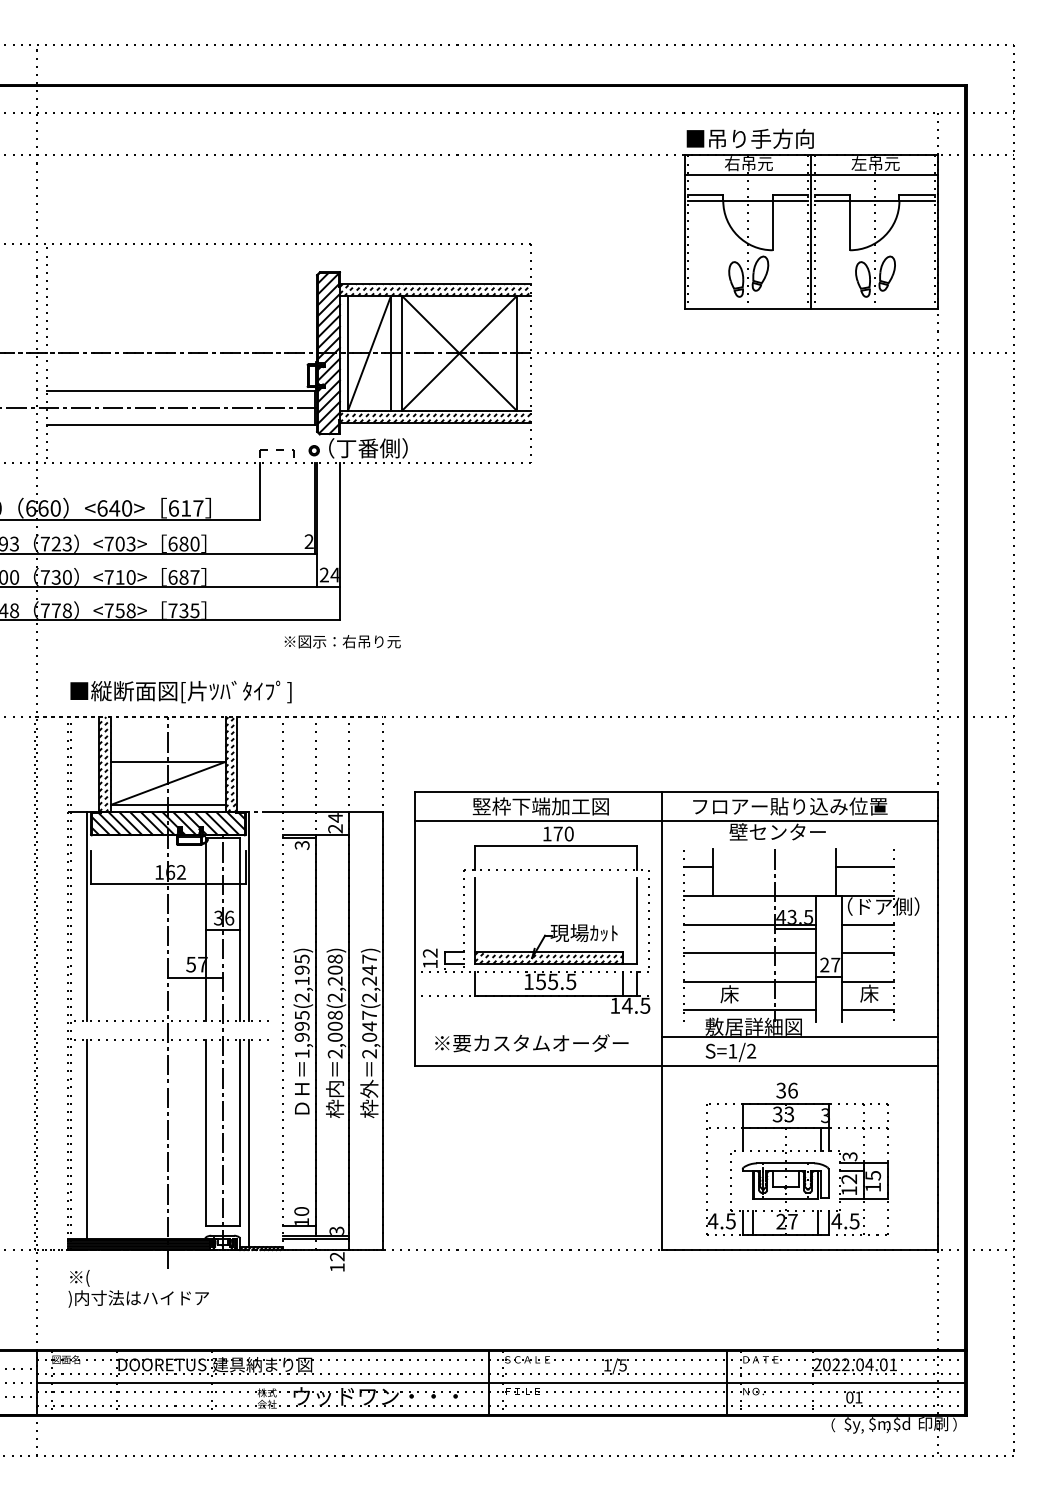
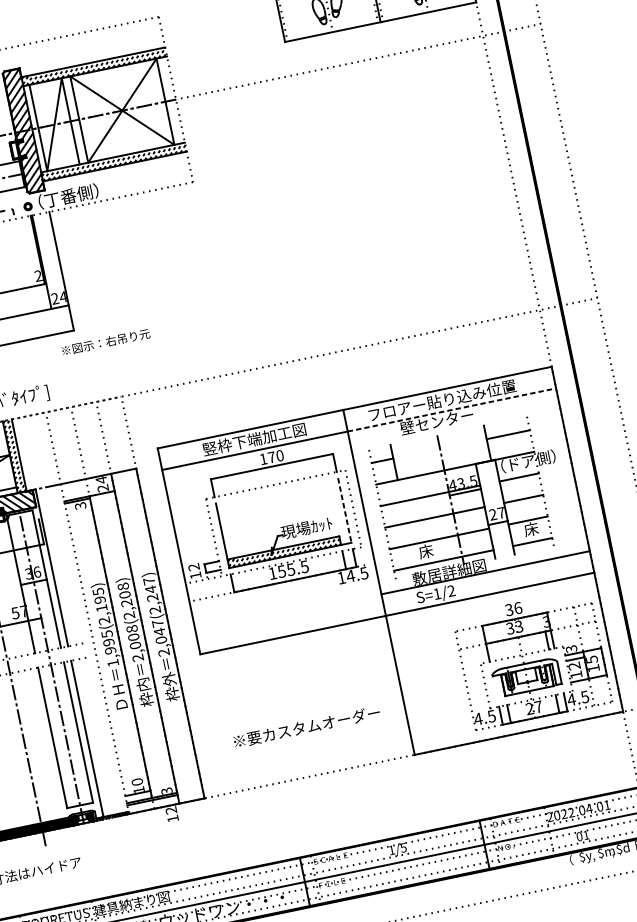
text: (342, 641) -> (105, 342), moved
line: (800, 821) -> (452, 410), solid -> dashed
line: (637, 920) -> (345, 510), solid -> dashed
text: (531, 1043) -> (306, 727), moved
part: (797, 1158) -> (532, 658), moved

